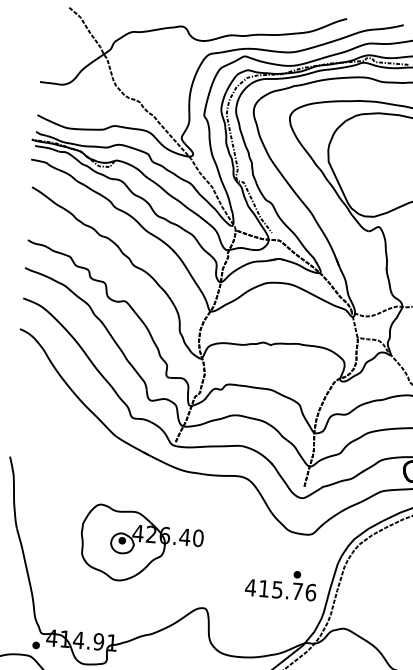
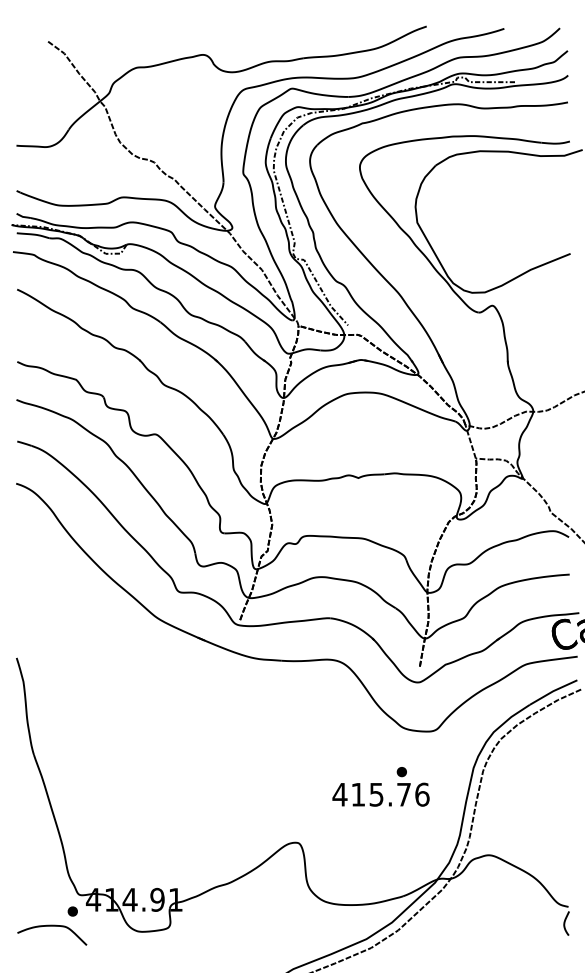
part: (141, 544) -> (204, 763), removed
text: (280, 584) -> (380, 786), moved

